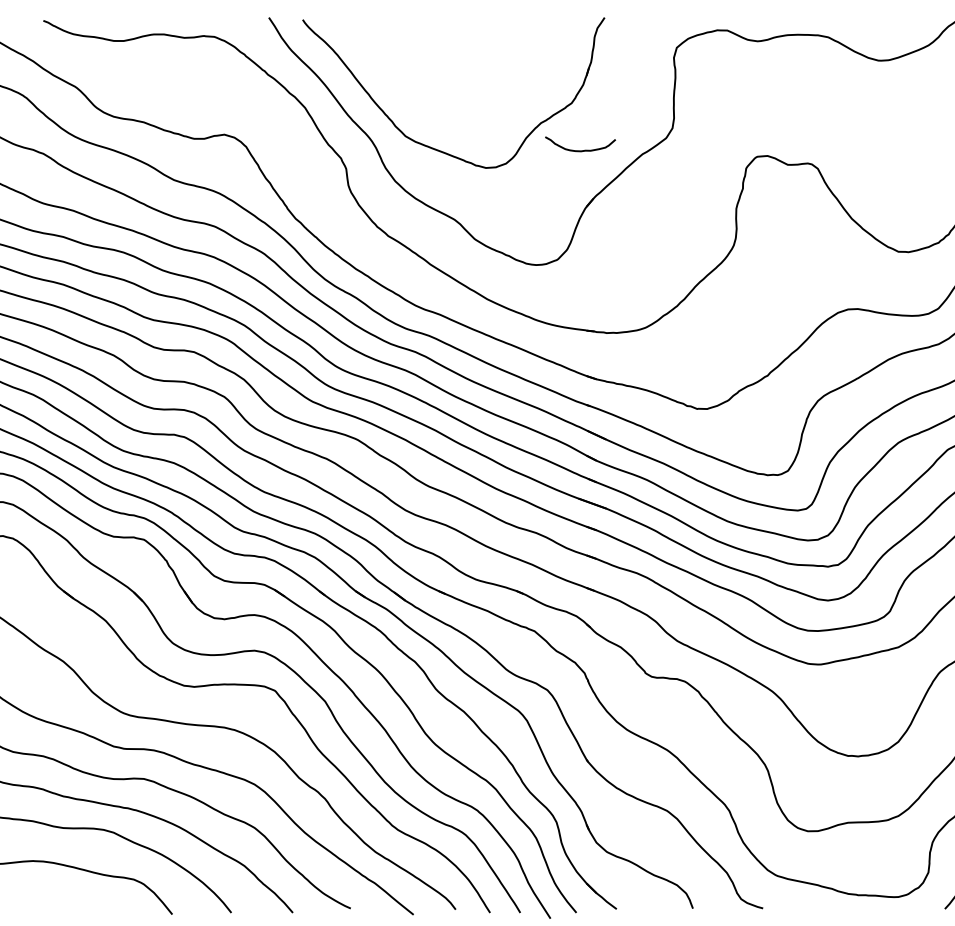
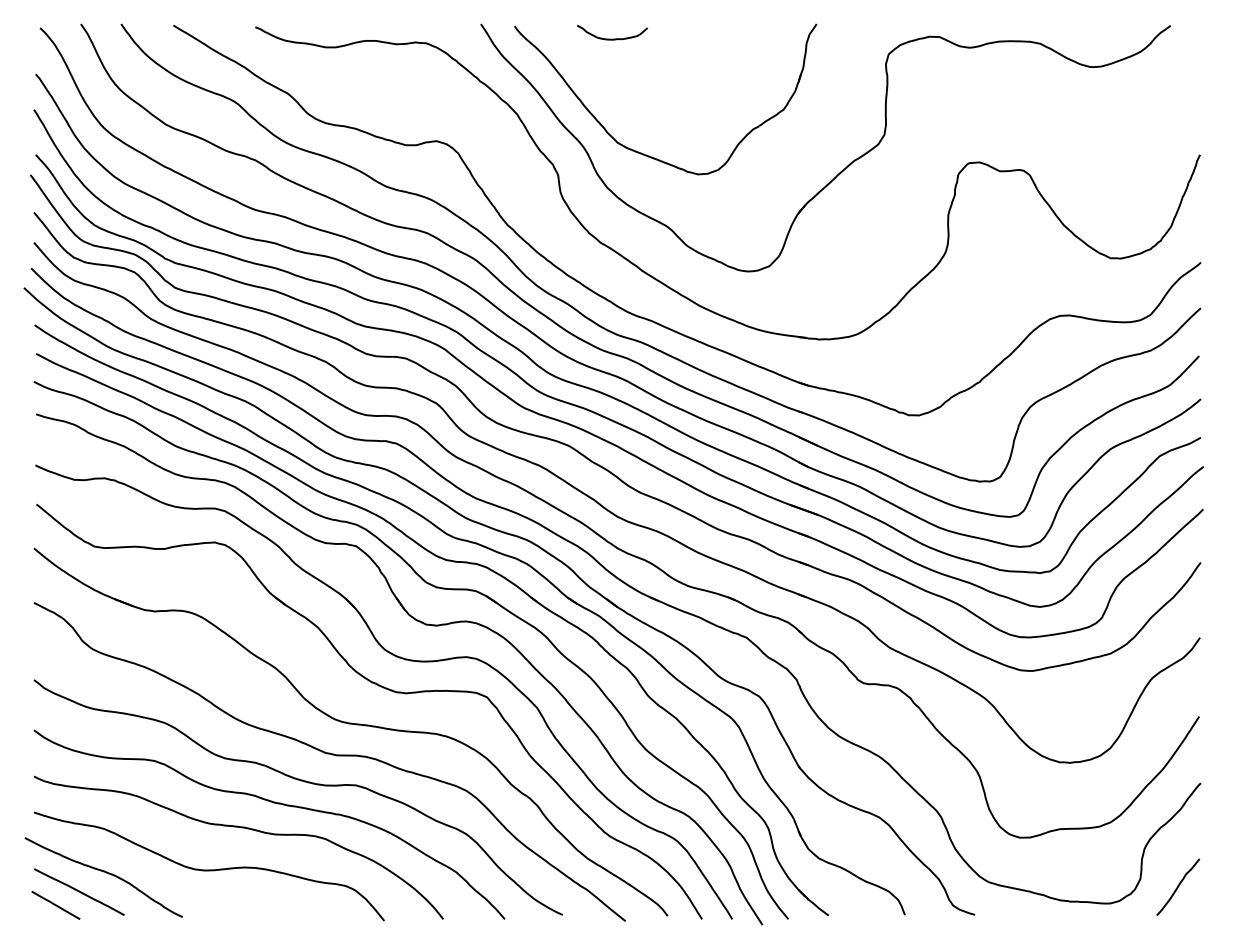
curve: (580, 150) -> (612, 38), moved

